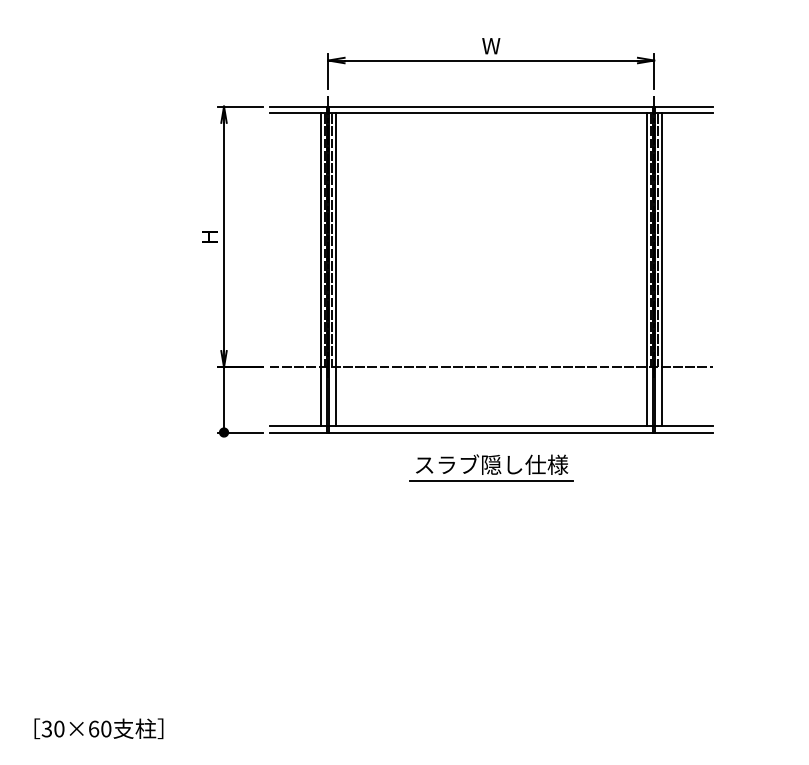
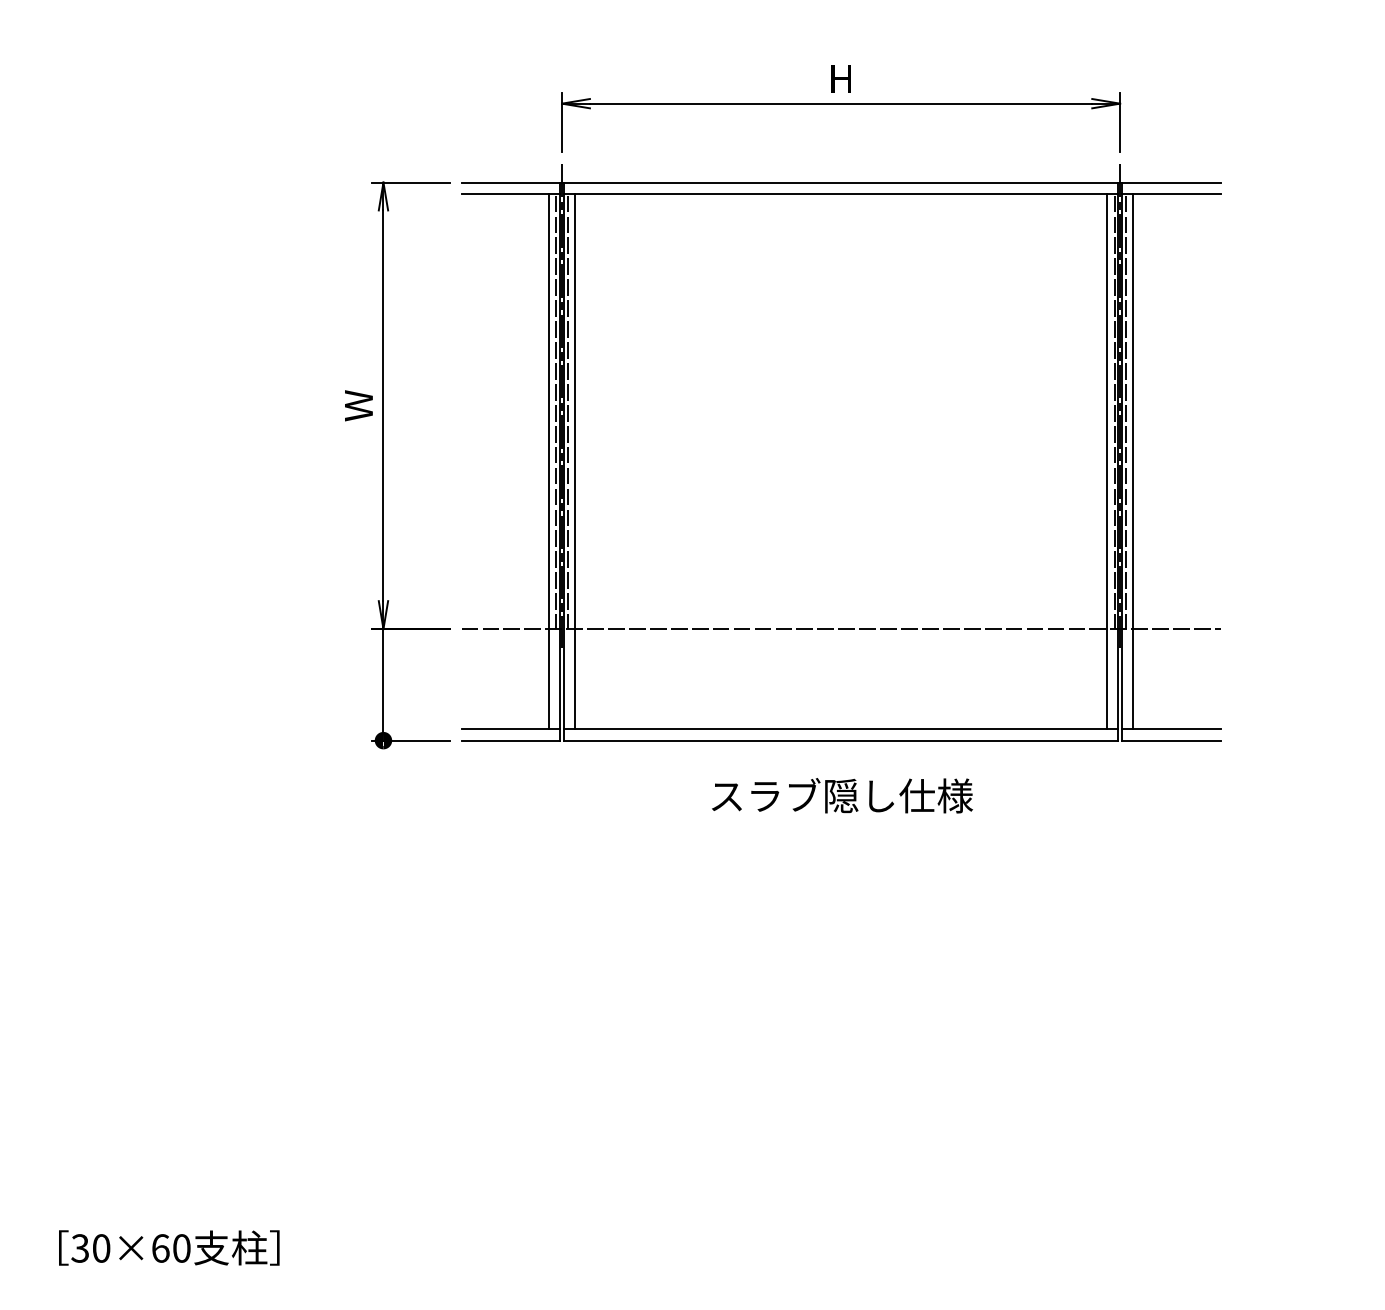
text: (491, 46) -> (841, 79), W -> H
text: (209, 236) -> (358, 404), H -> W
line: (490, 481) -> (839, 824), removed

